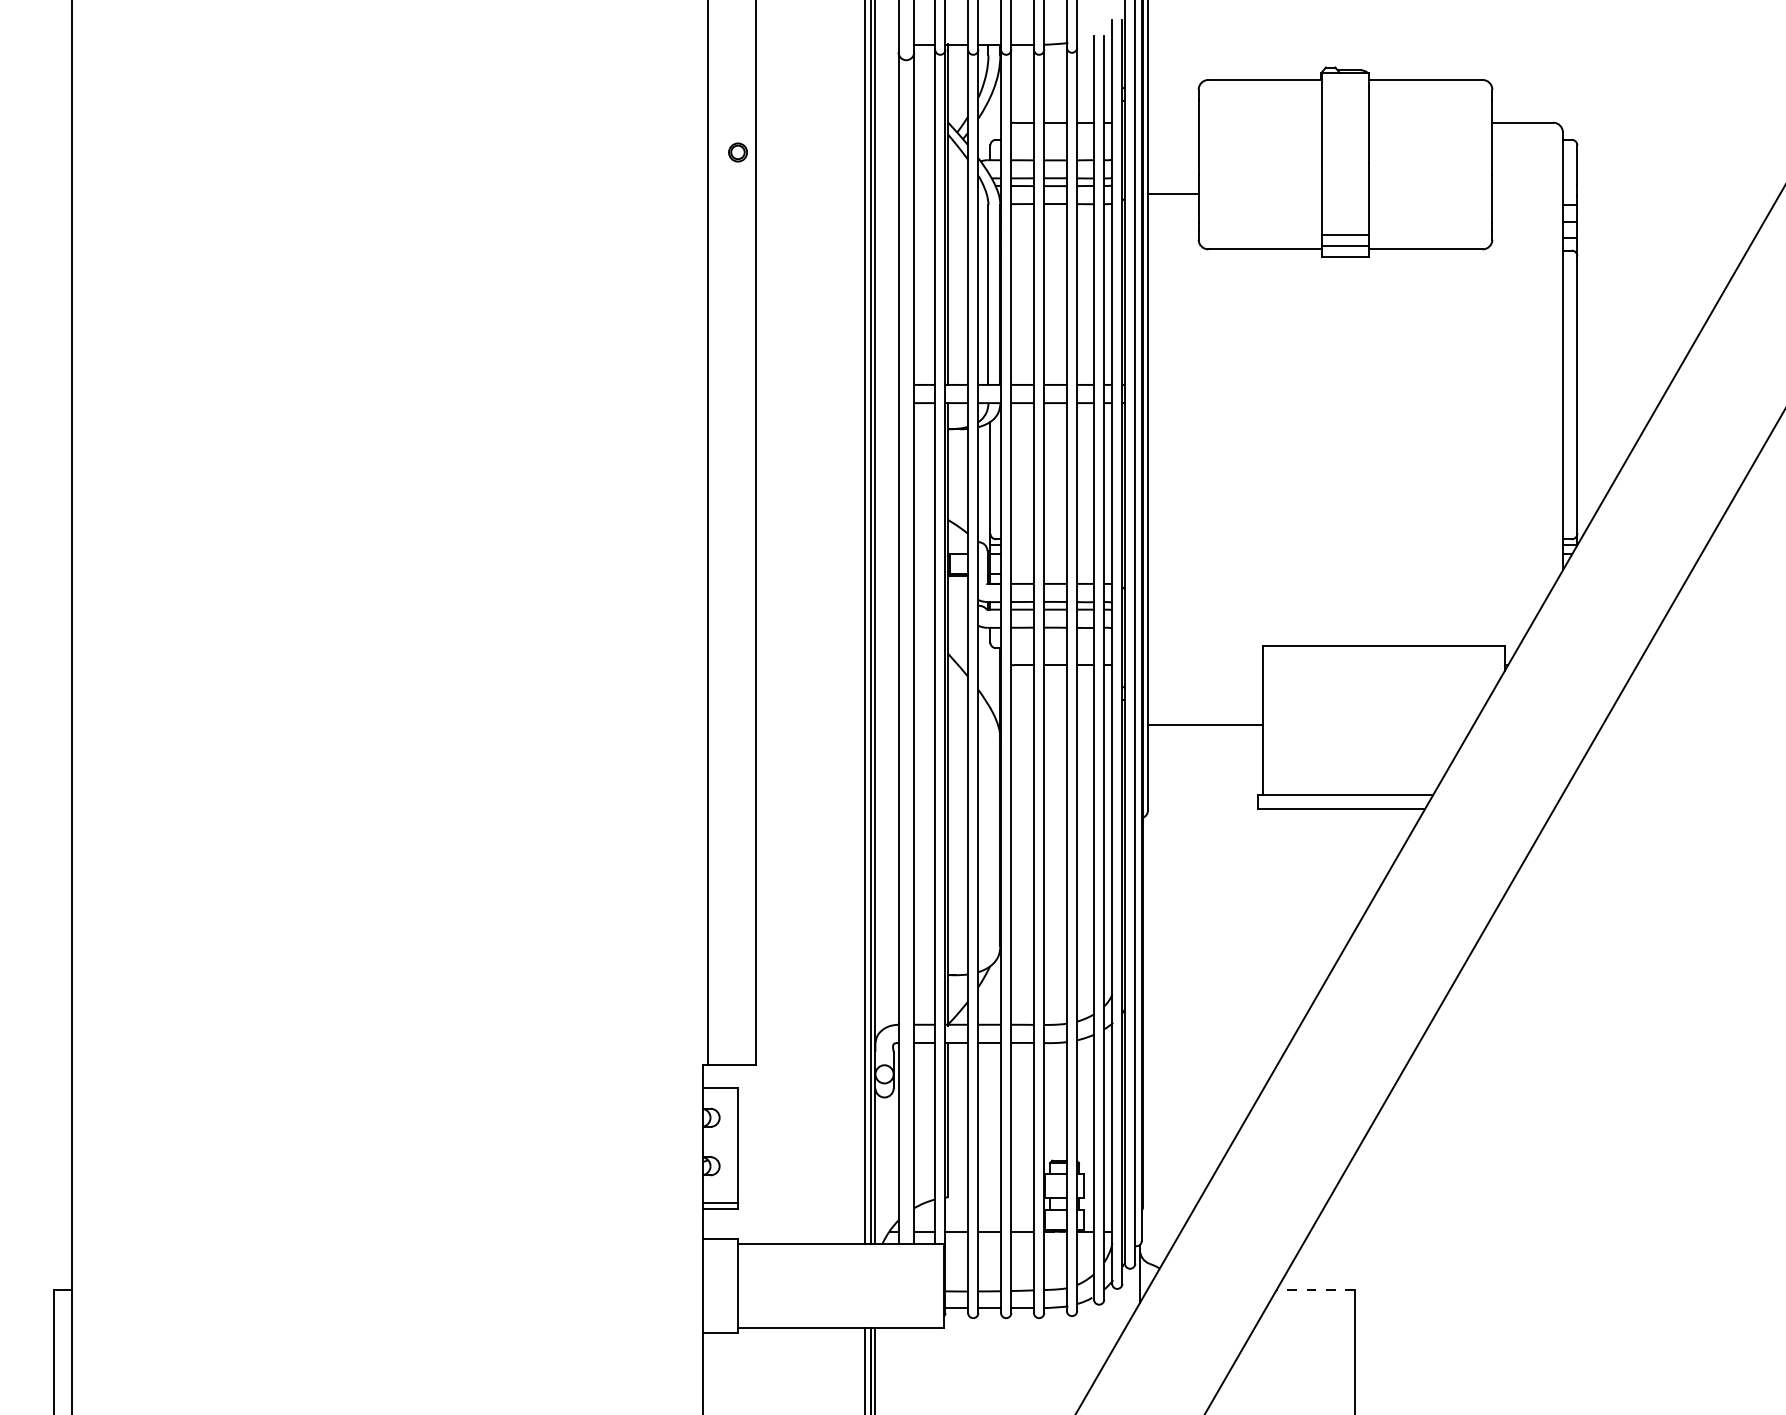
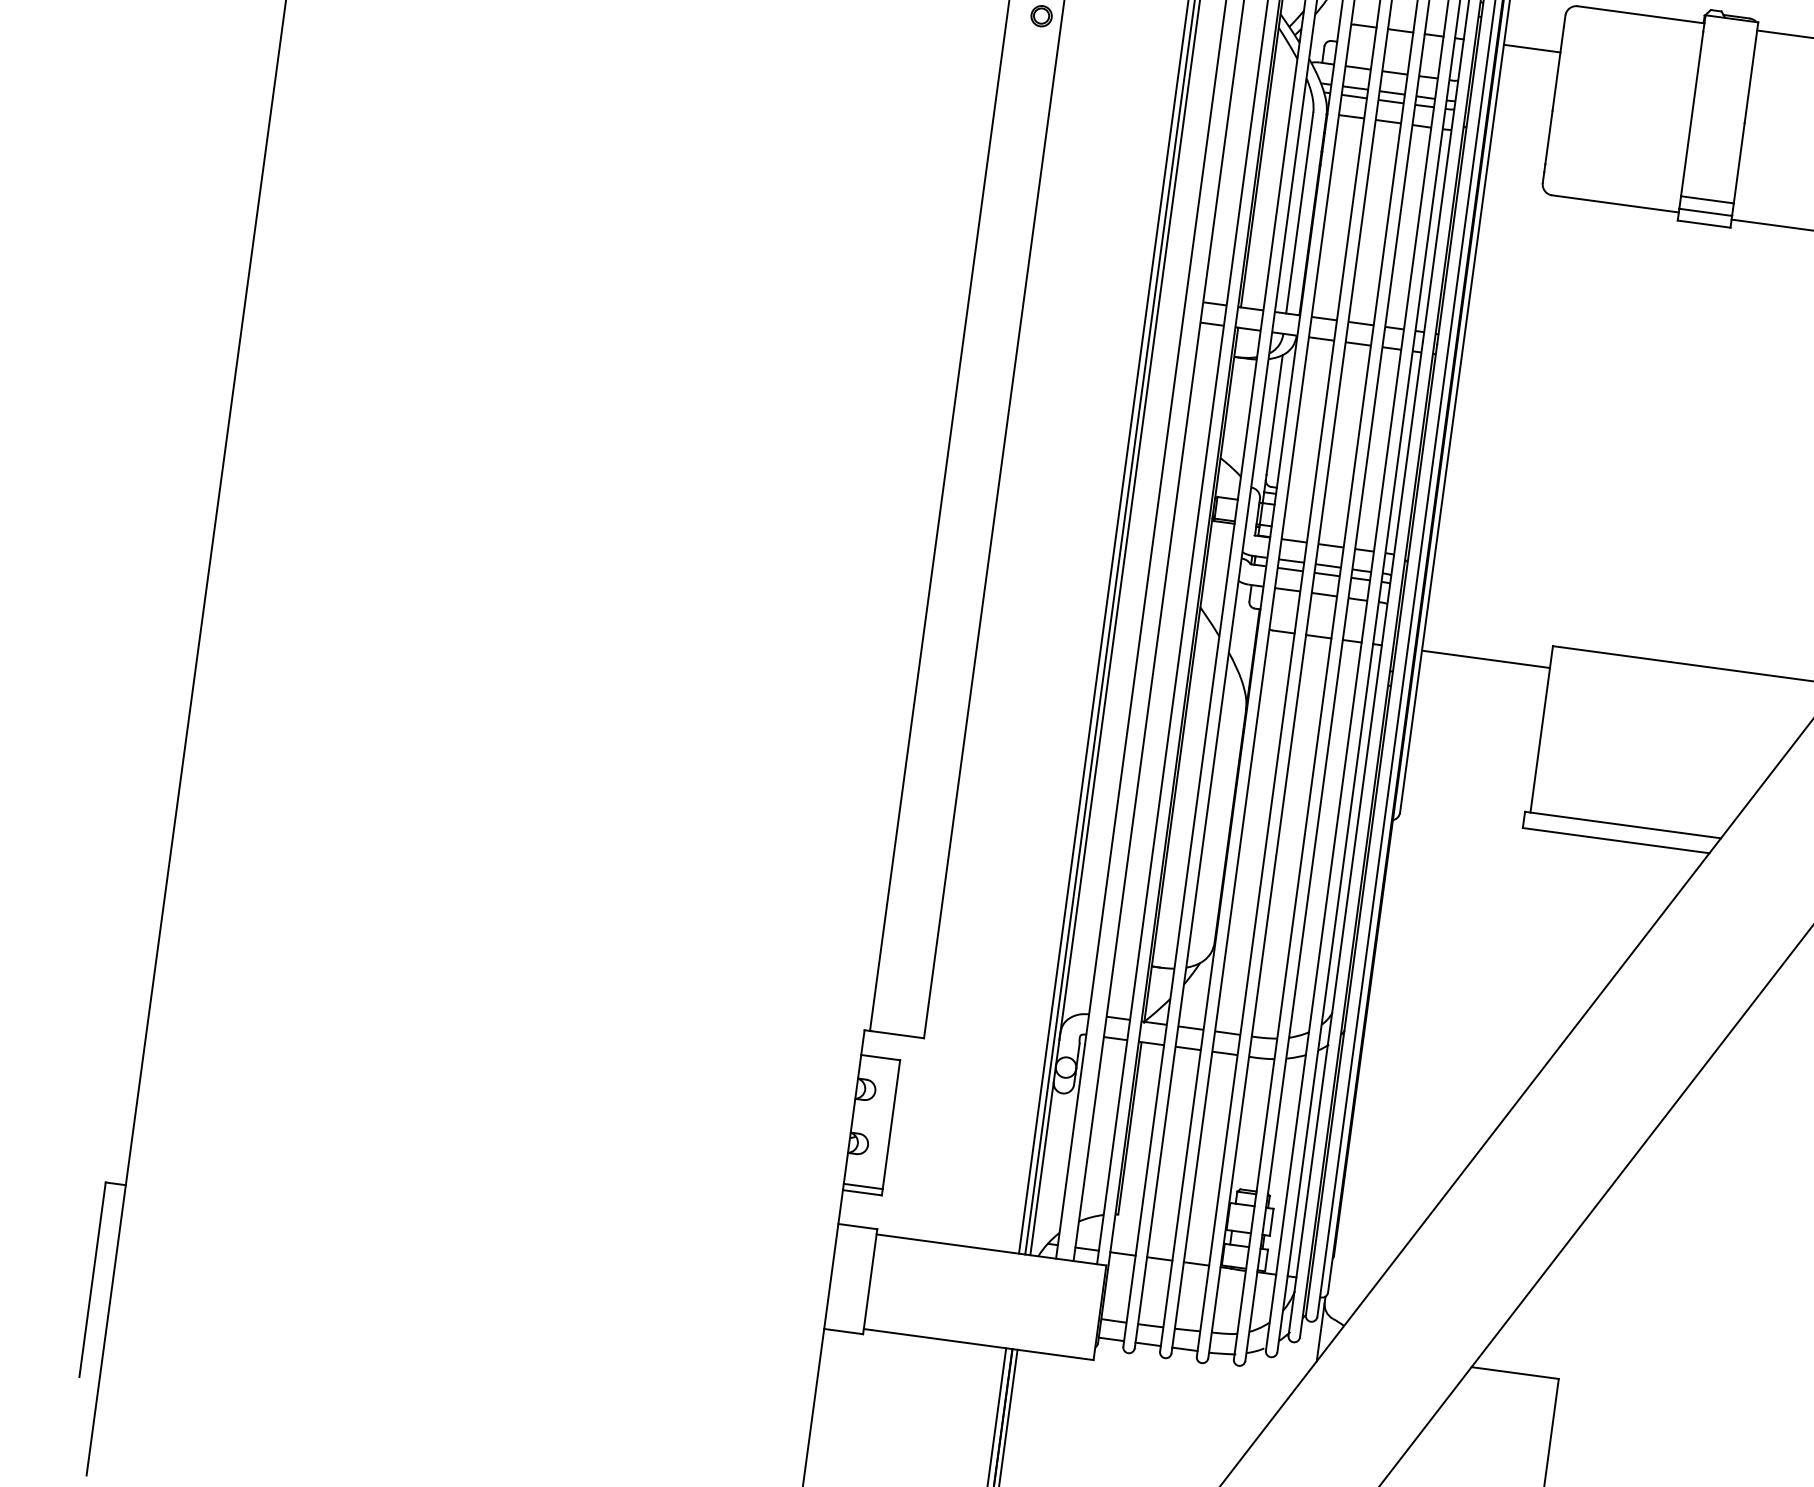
line: (1173, 193) -> (1532, 48), moved
line: (1205, 725) -> (1486, 659), moved
line: (1315, 1289) -> (1514, 1372), dashed -> solid

